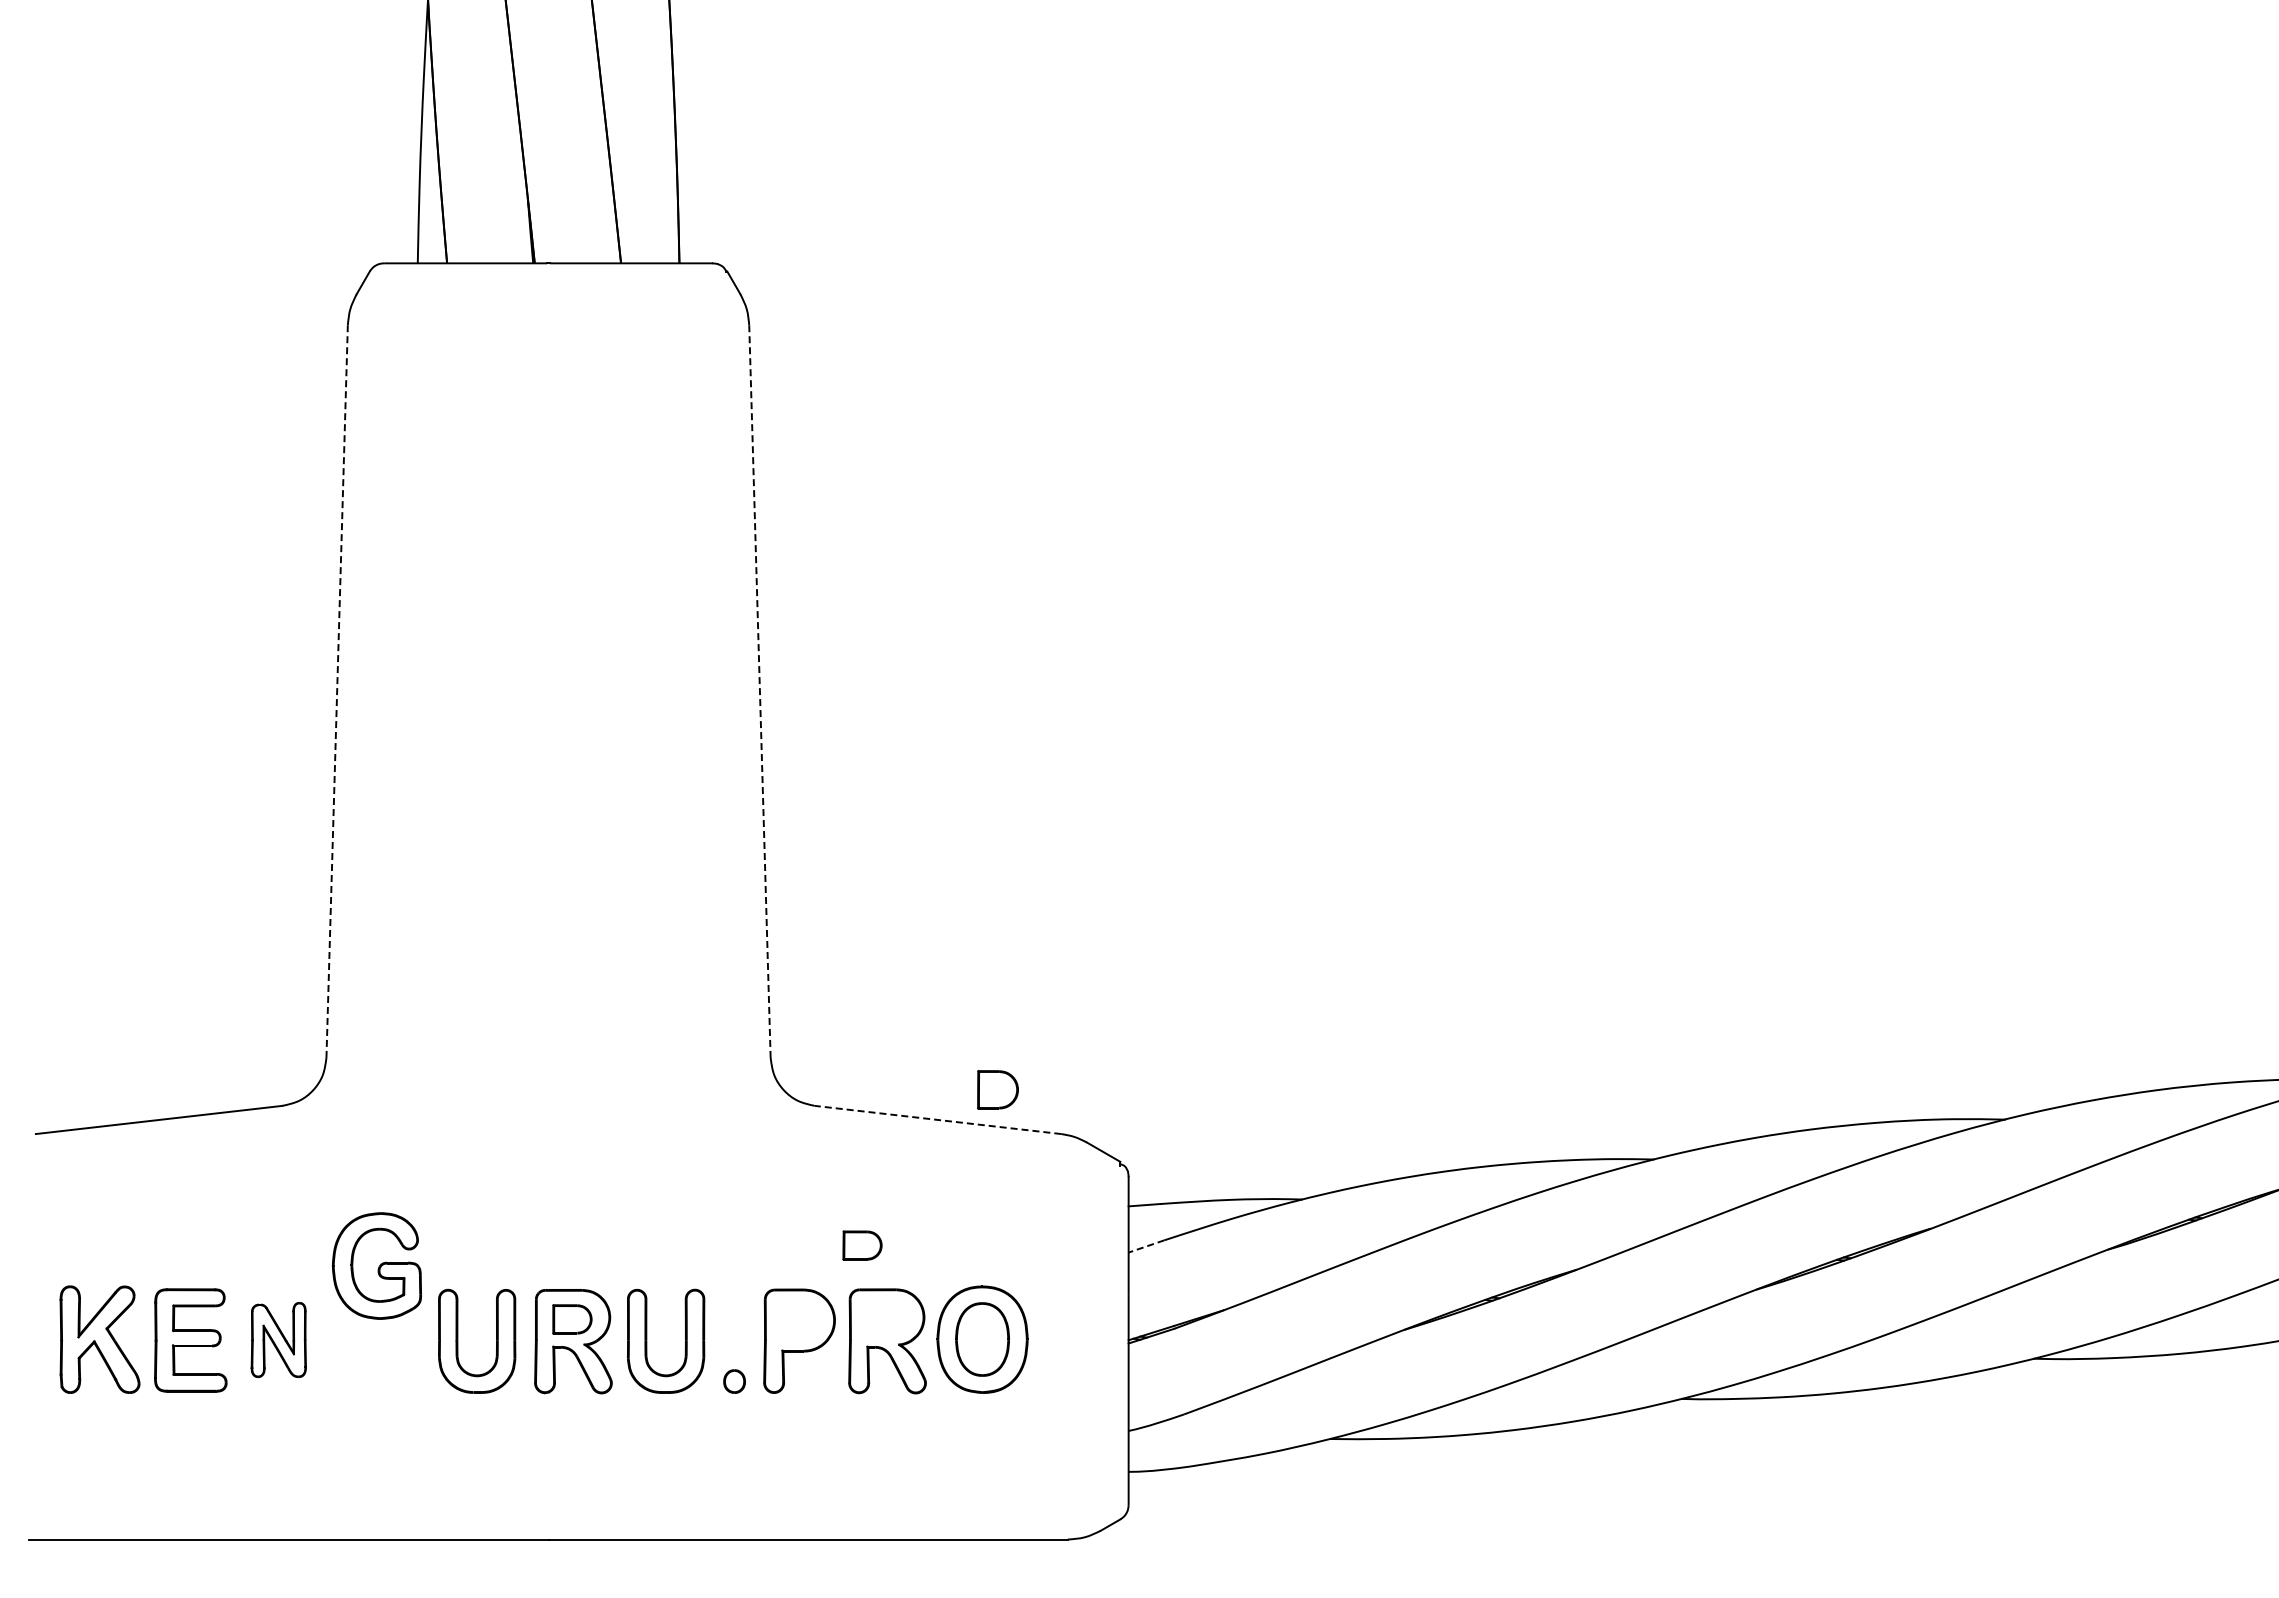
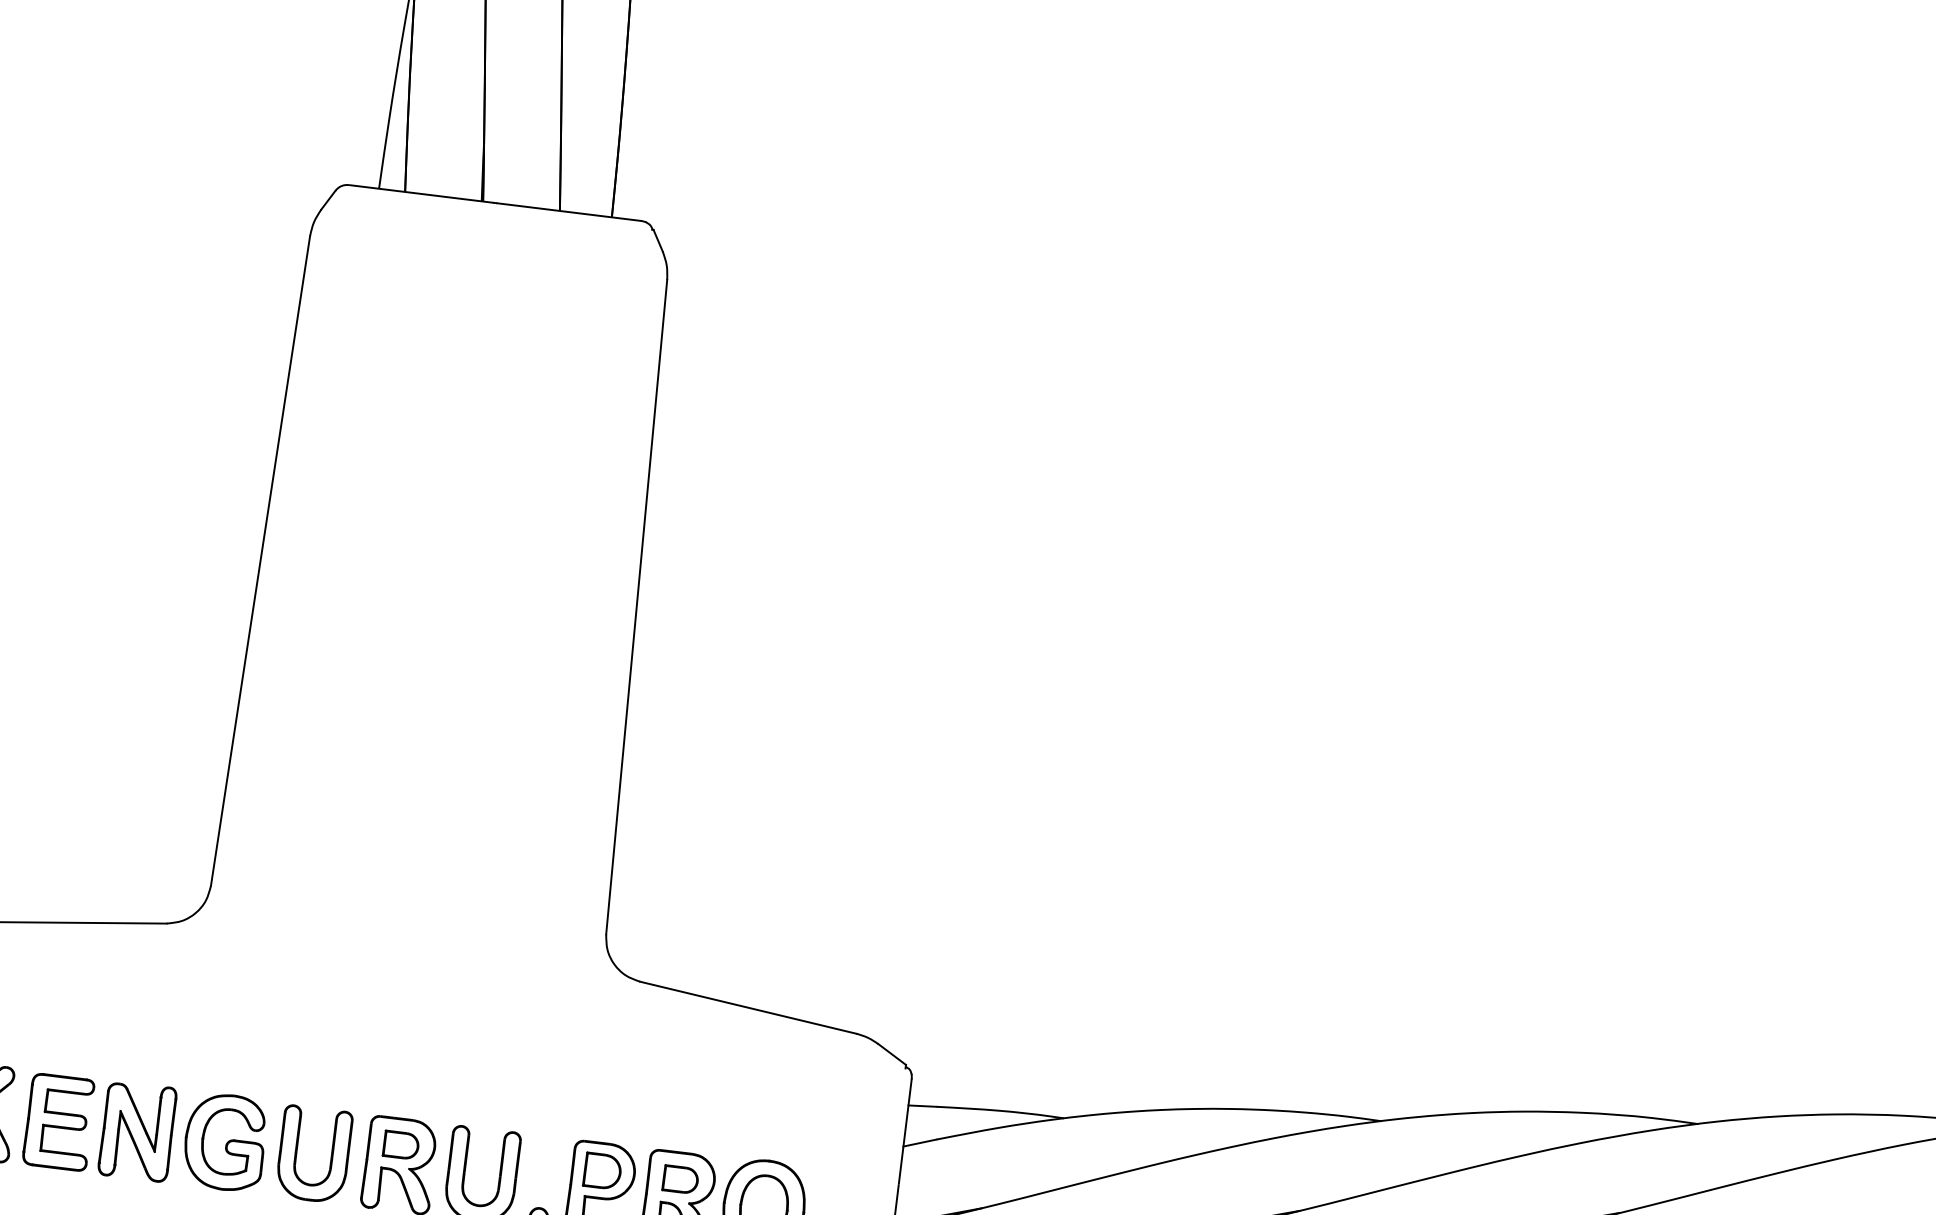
line: (337, 691) -> (260, 560), dashed -> solid
line: (759, 691) -> (636, 607), dashed -> solid
part: (997, 1089) -> (602, 1170), moved
line: (937, 1119) -> (747, 1007), dashed -> solid
part: (862, 1245) -> (680, 1179), moved
line: (1146, 1246) -> (920, 1143), dashed -> solid
part: (376, 1265) -> (224, 1141), moved
part: (278, 1339) -> (137, 1131), size x1.43

